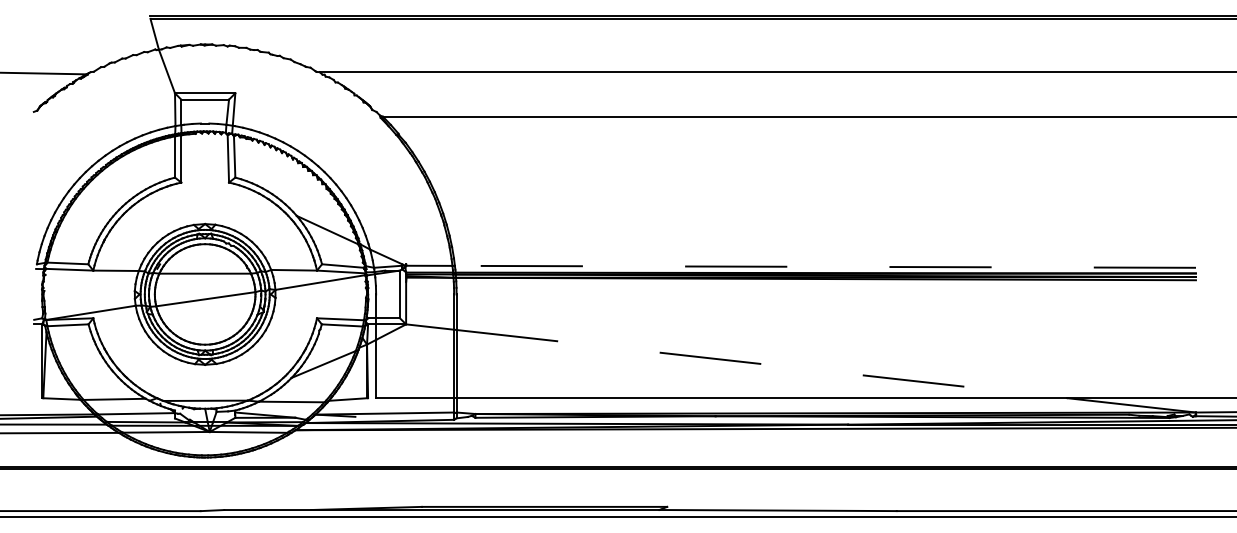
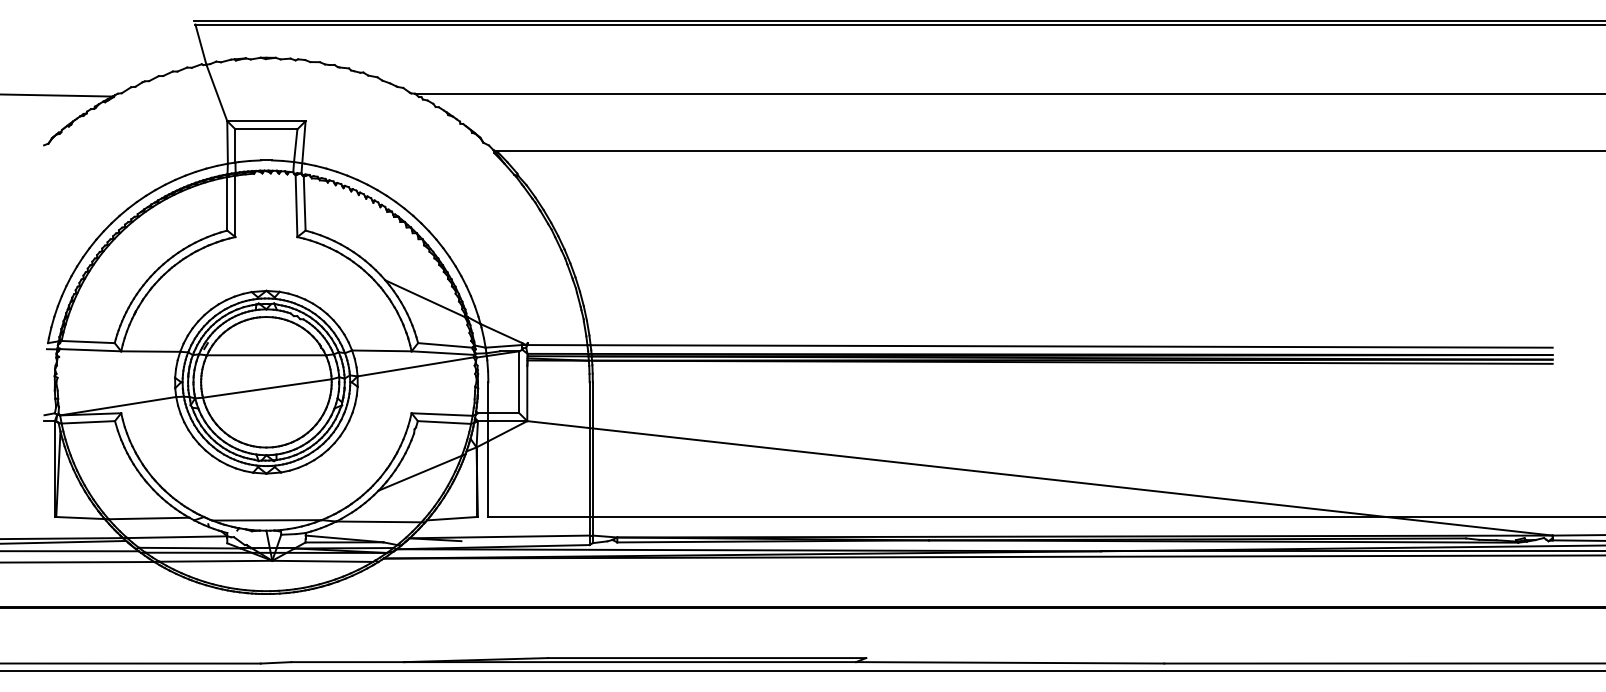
line: (825, 266) -> (1071, 346), dashed -> solid
line: (762, 364) -> (989, 473), dashed -> solid

